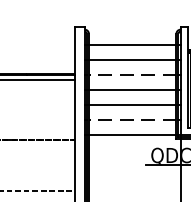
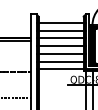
line: (131, 75) -> (60, 38), dashed -> solid
line: (131, 119) -> (60, 61), dashed -> solid

